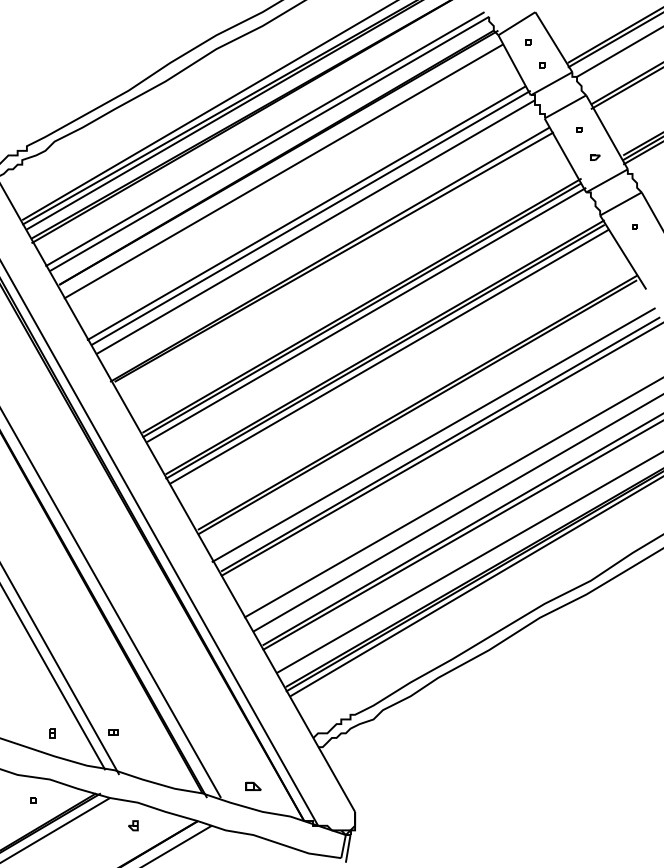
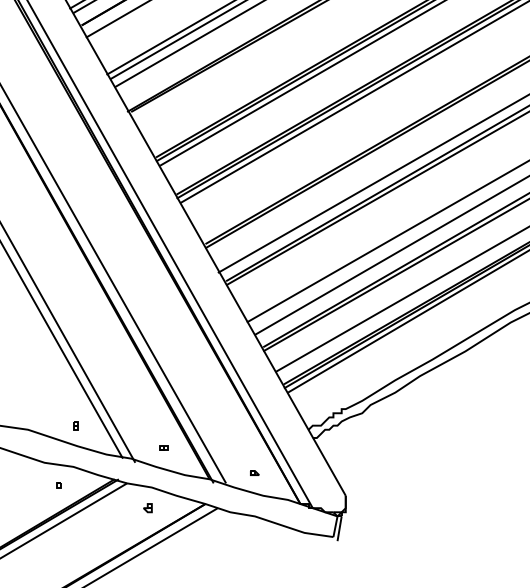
part: (113, 732) -> (164, 448), moved
part: (252, 786) -> (254, 473), size x0.62

